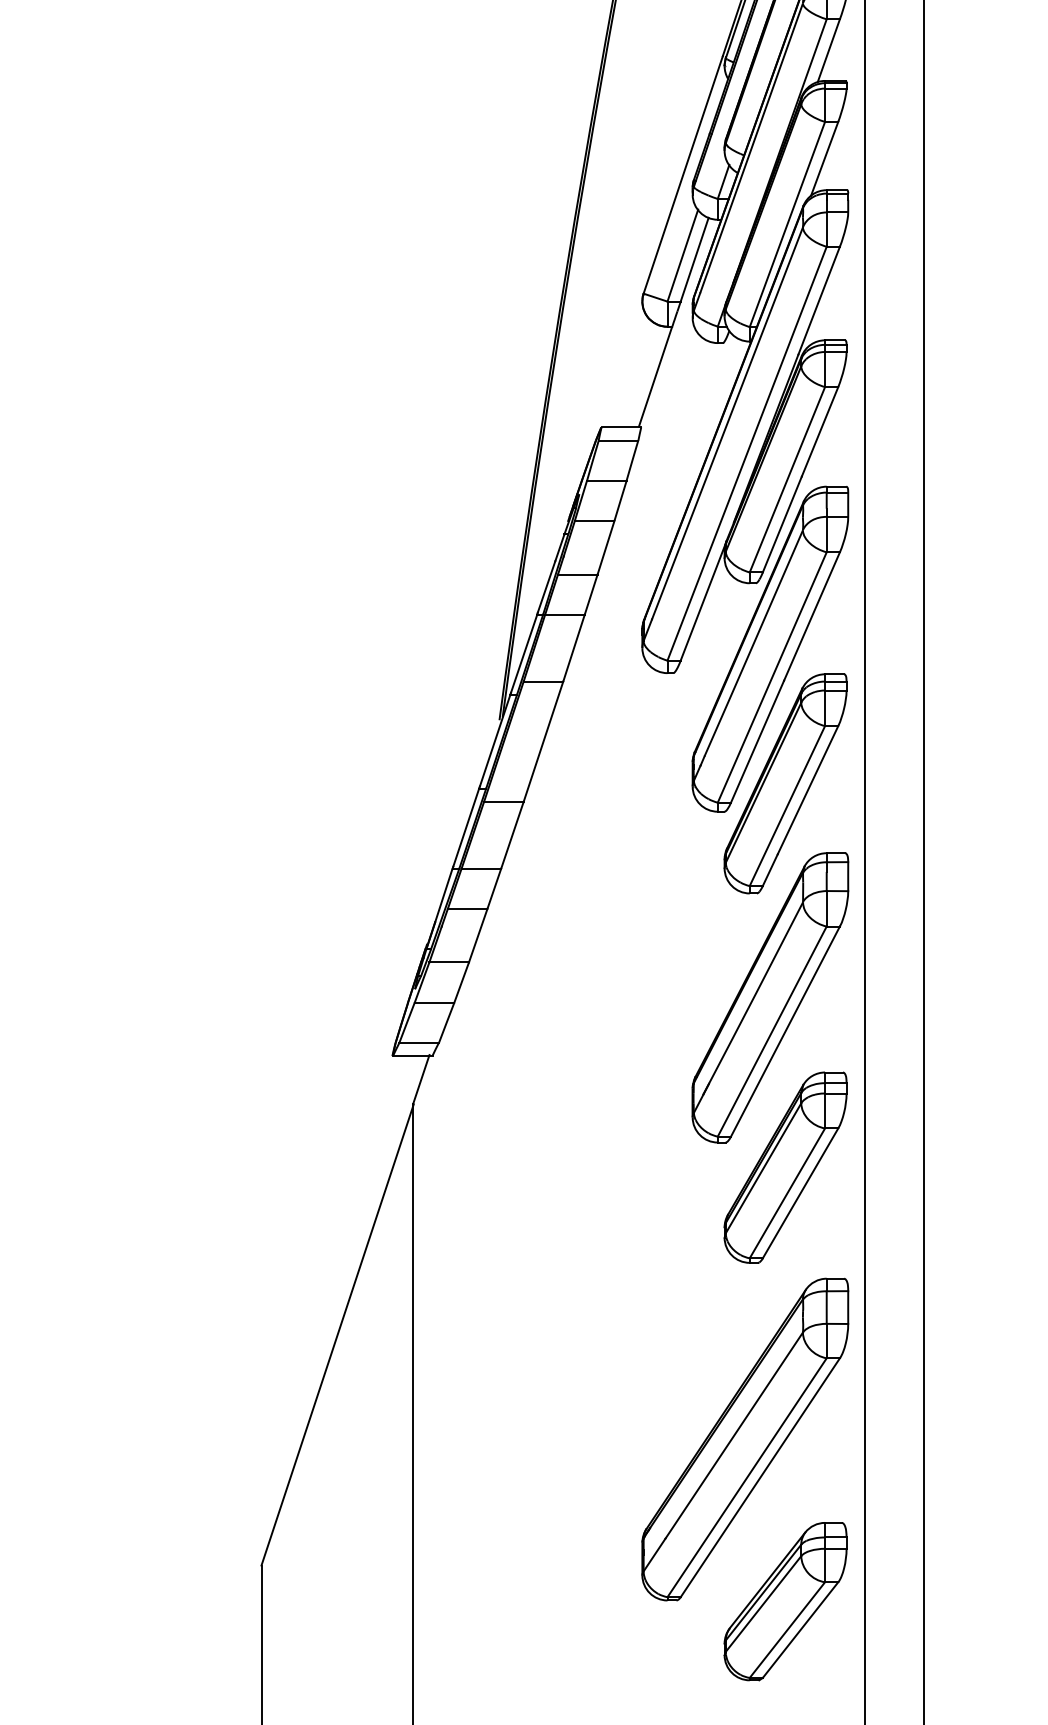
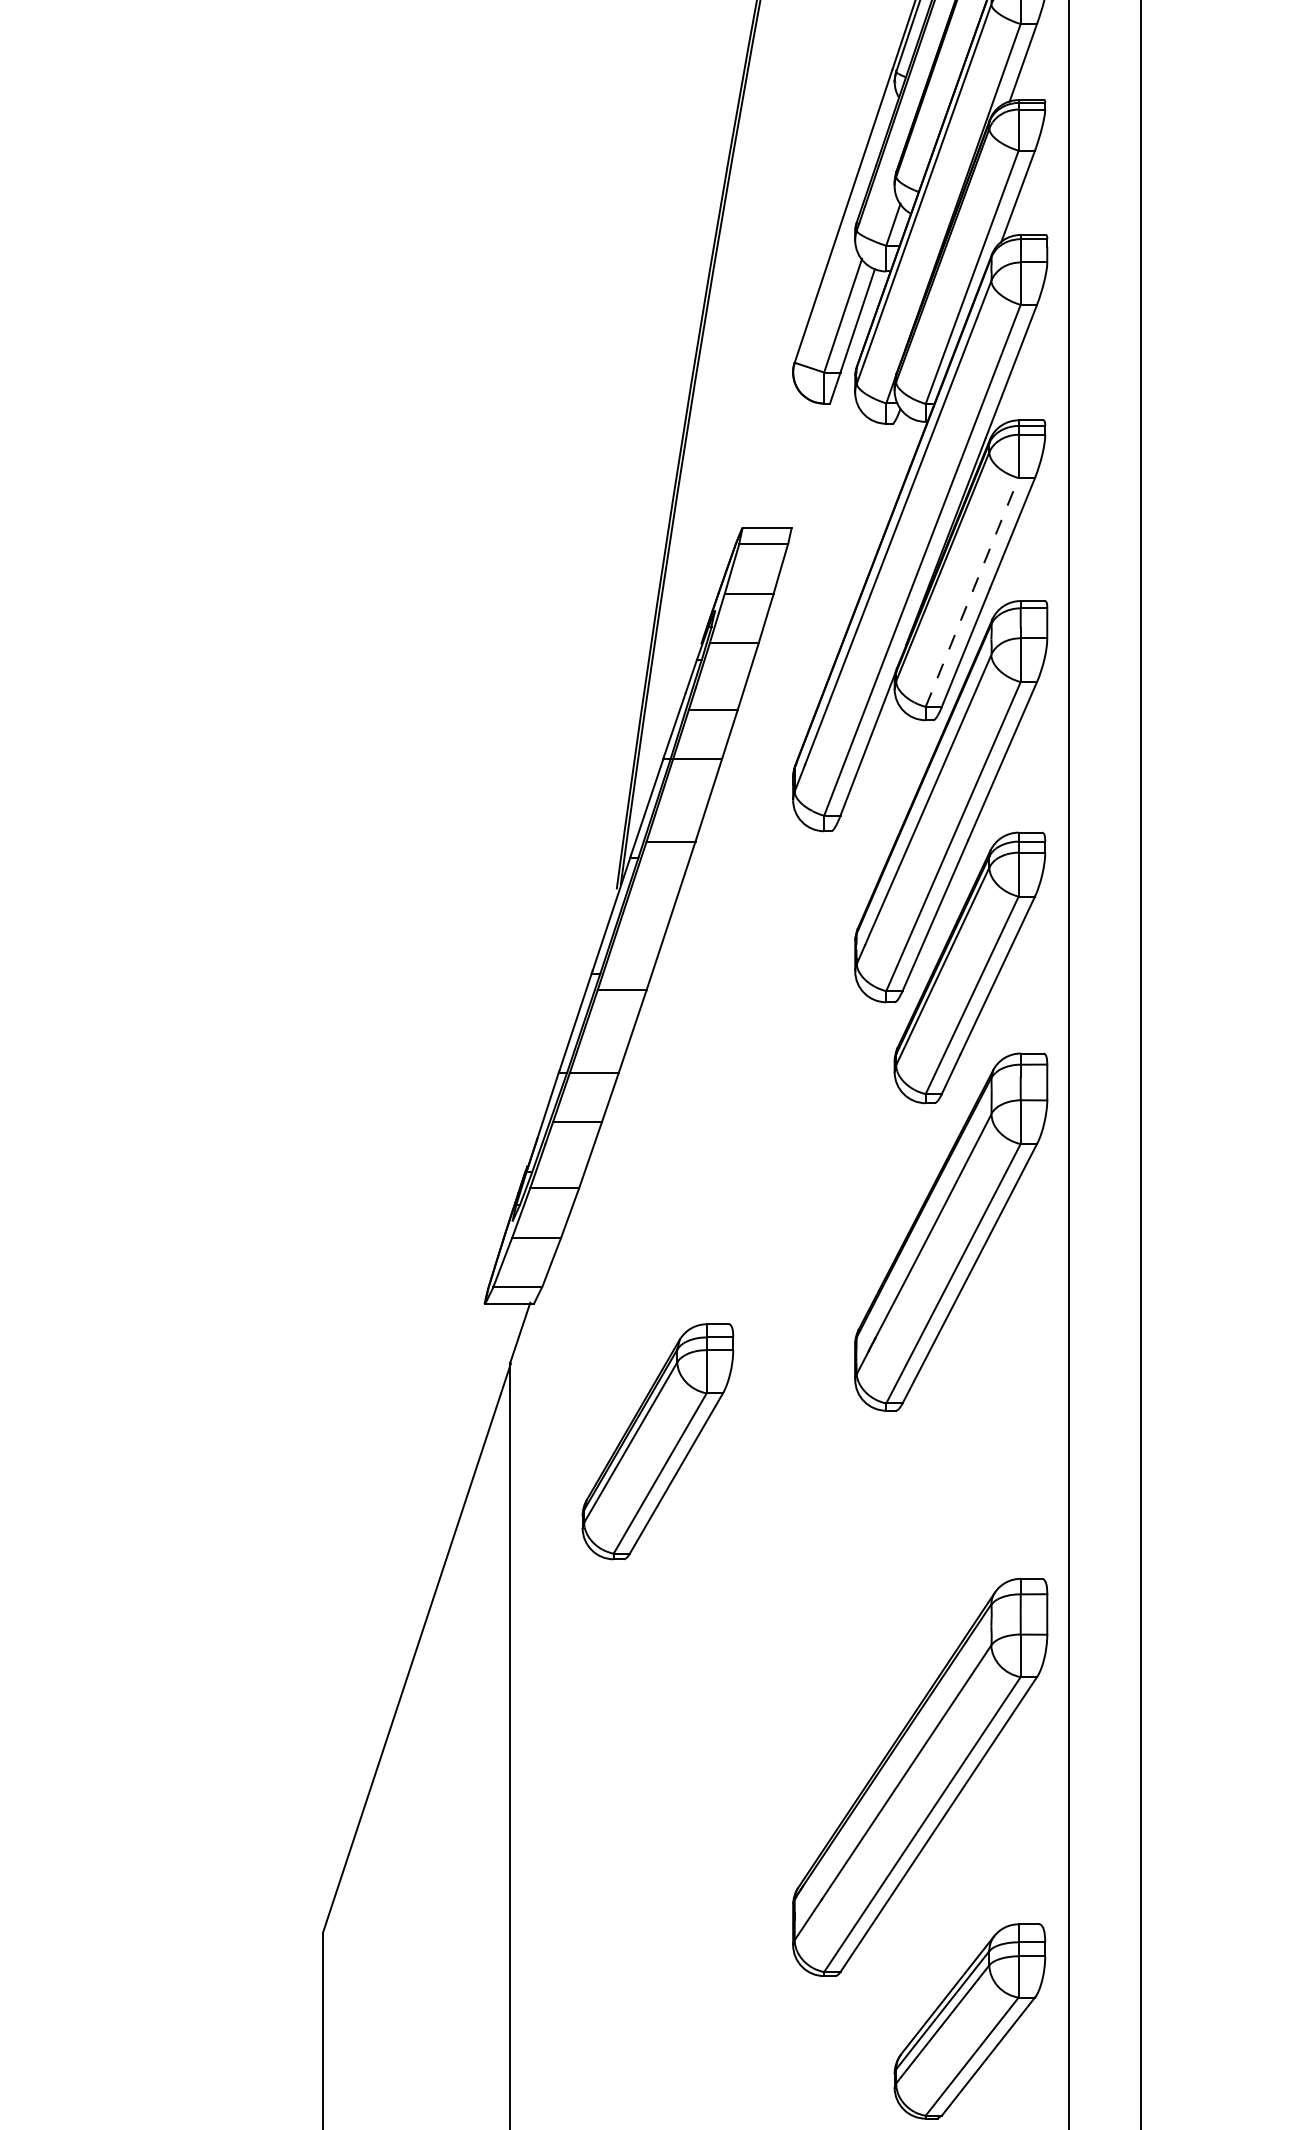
line: (654, 376) -> (808, 465), removed
line: (787, 479) -> (972, 592), solid -> dashed
part: (785, 1167) -> (657, 1441), moved
part: (785, 1601) -> (969, 2021), moved

